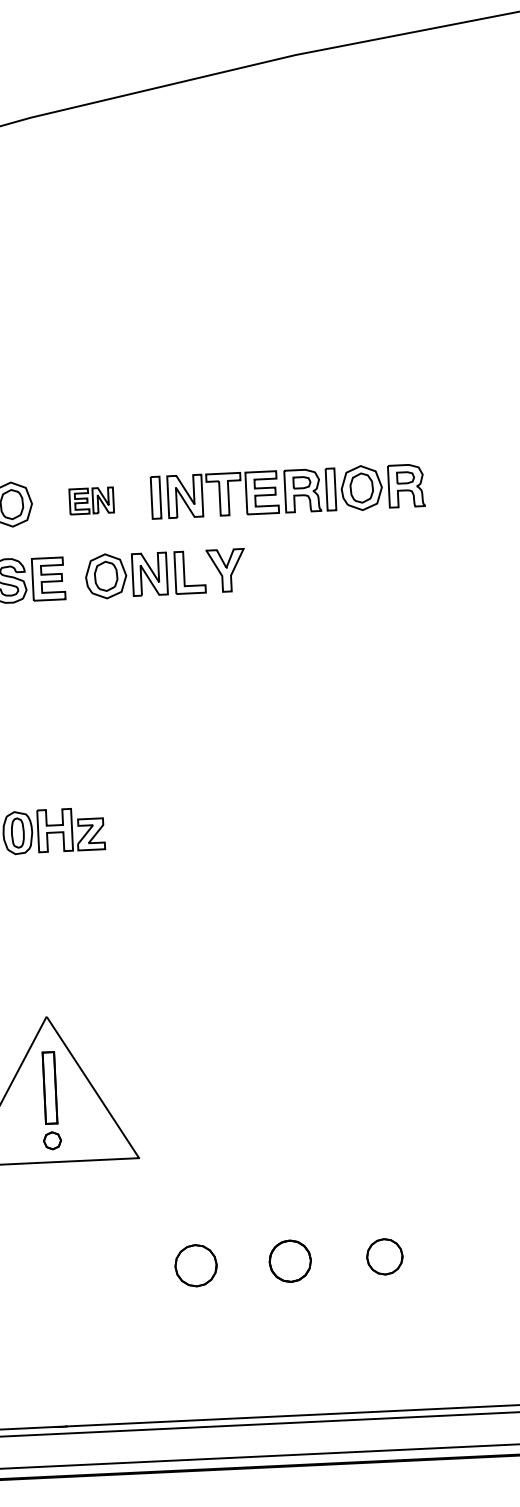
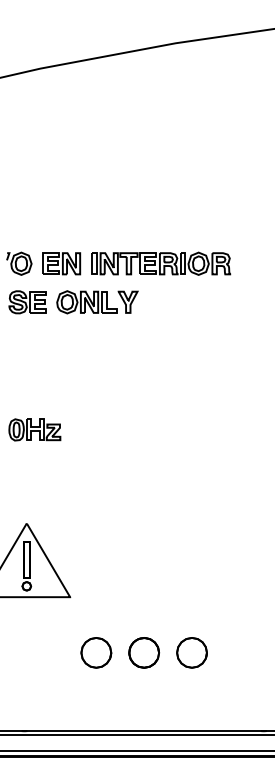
part: (90, 500) -> (61, 263), size x1.67
part: (383, 1256) -> (191, 652), size x1.67
part: (289, 1260) -> (143, 652), size x1.43
part: (196, 1264) -> (96, 652), size x1.43

